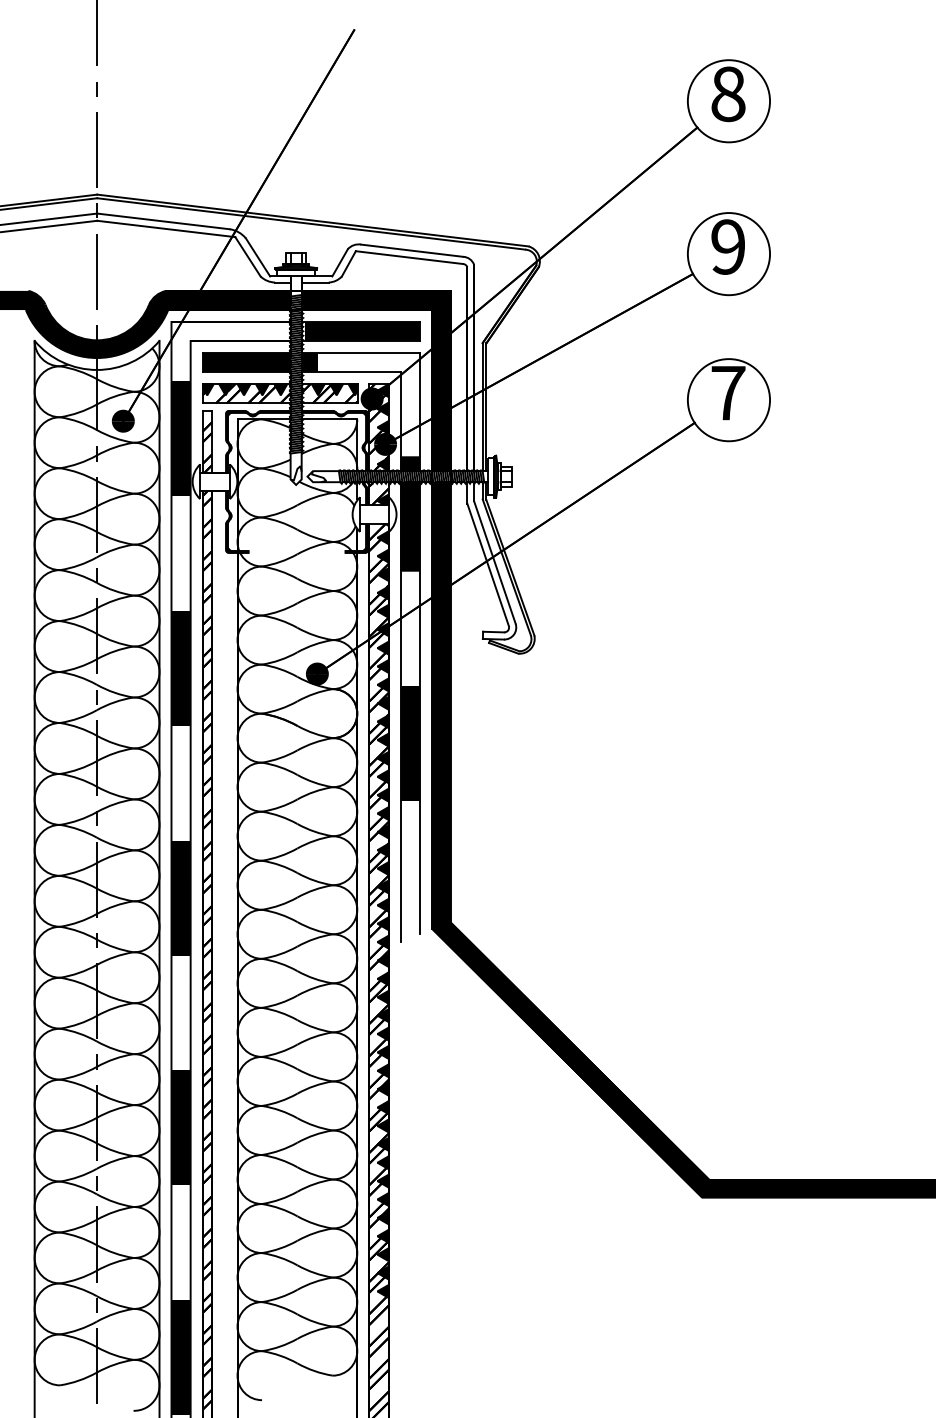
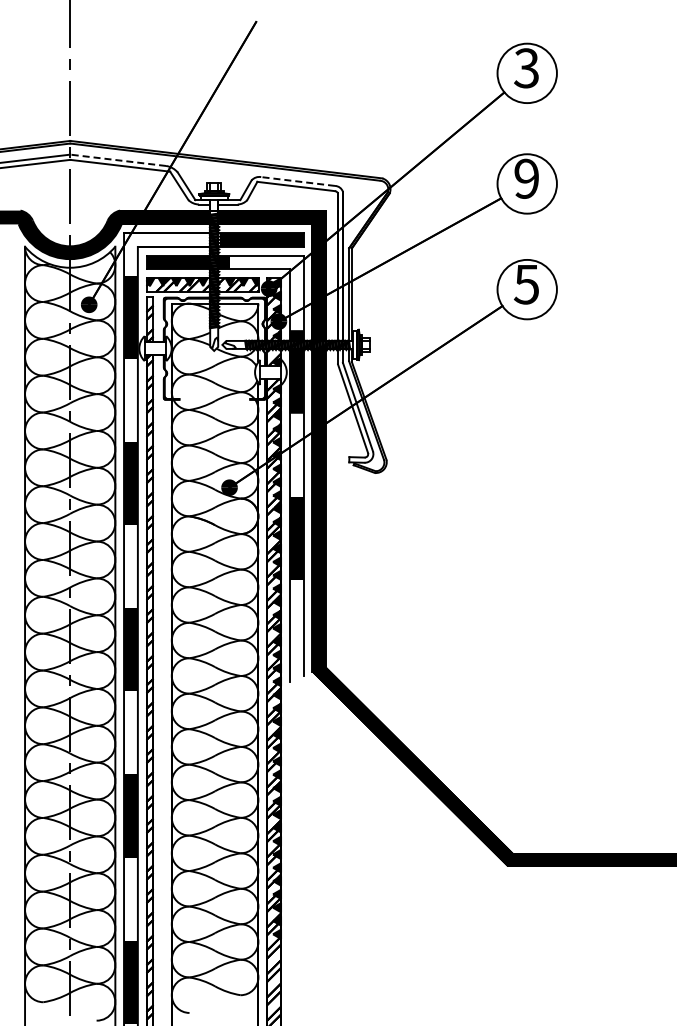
text: (727, 94) -> (526, 68), 8 -> 3
line: (162, 221) -> (117, 160), solid -> dashed
line: (411, 250) -> (297, 181), solid -> dashed
text: (727, 393) -> (526, 284), 7 -> 5

